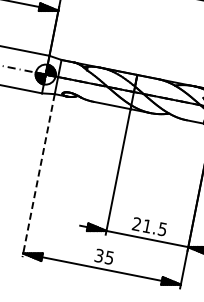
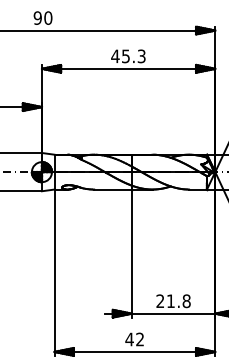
line: (38, 176) -> (54, 273), dashed -> solid
text: (162, 229) -> (186, 301), 21.5 -> 21.8
text: (104, 256) -> (134, 339), 35 -> 42

